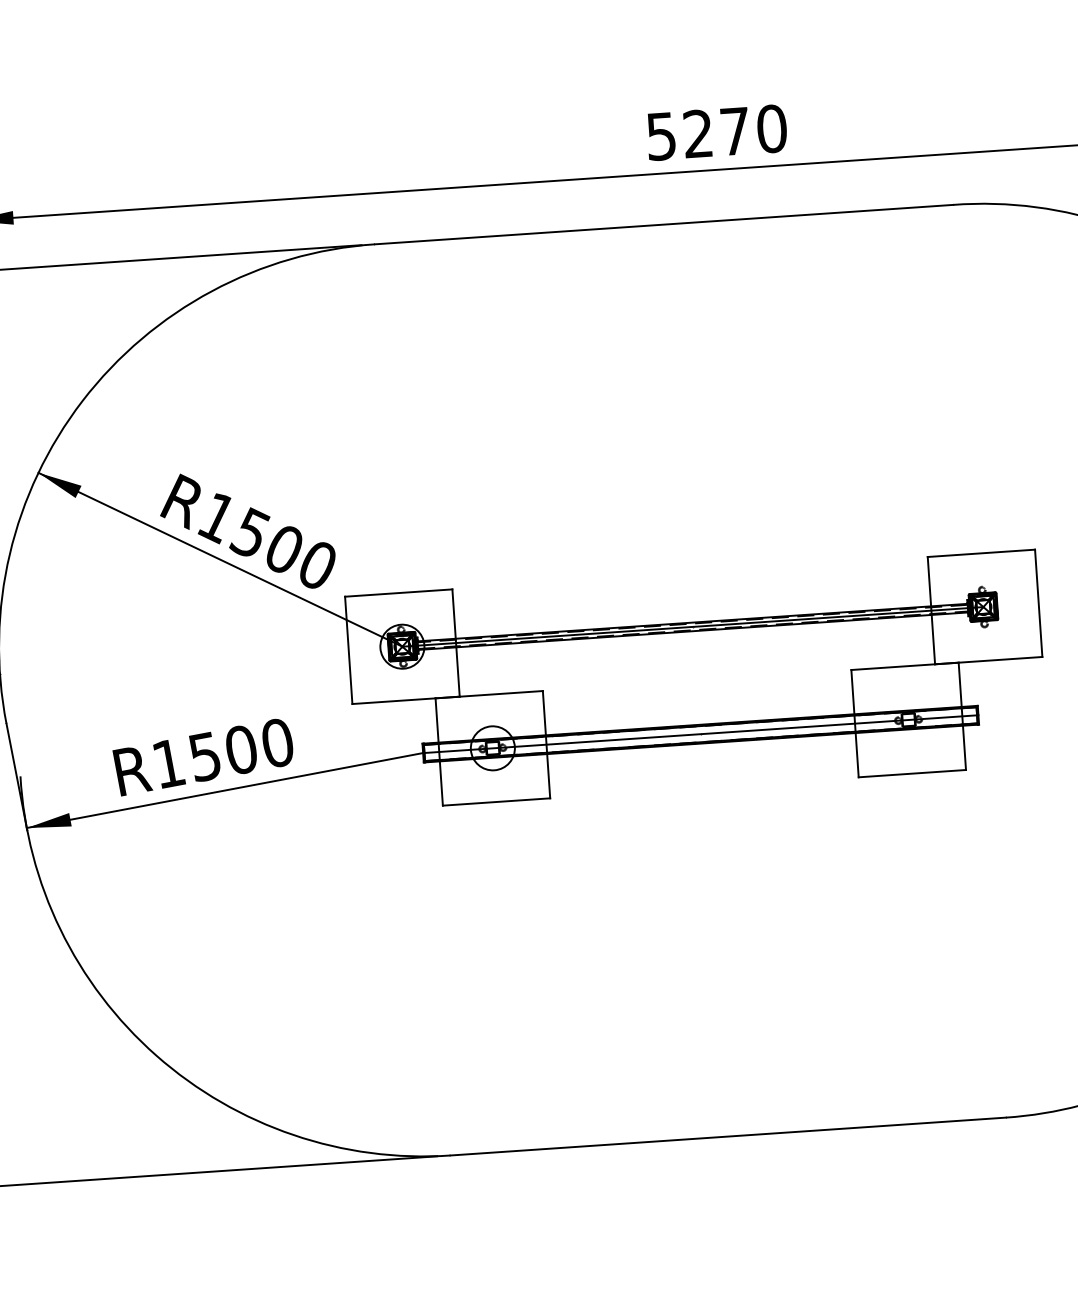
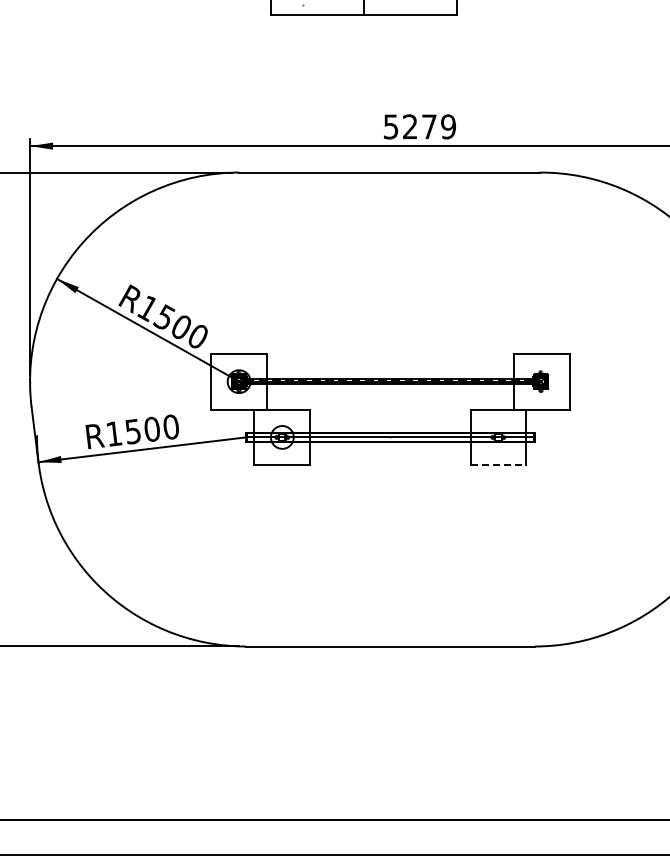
text: (771, 128) -> (448, 126), 5270 -> 5279
line: (912, 774) -> (498, 465), solid -> dashed

